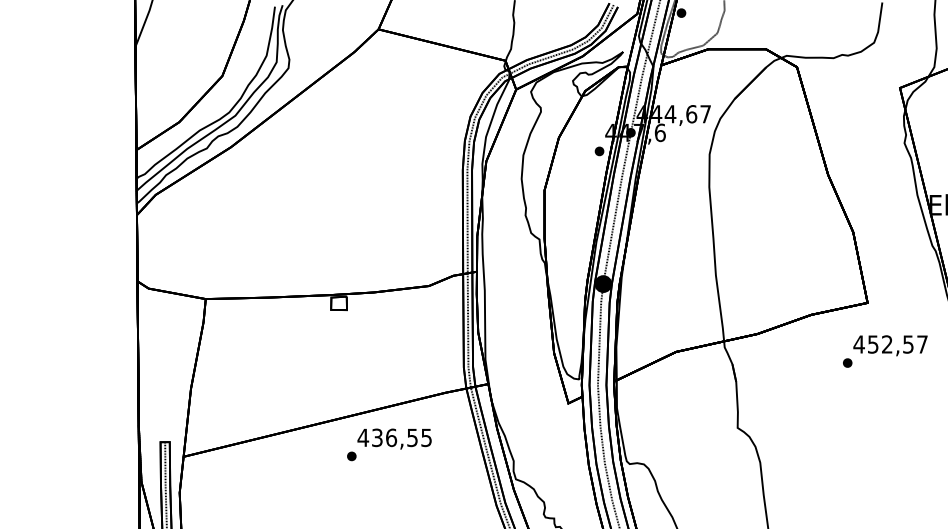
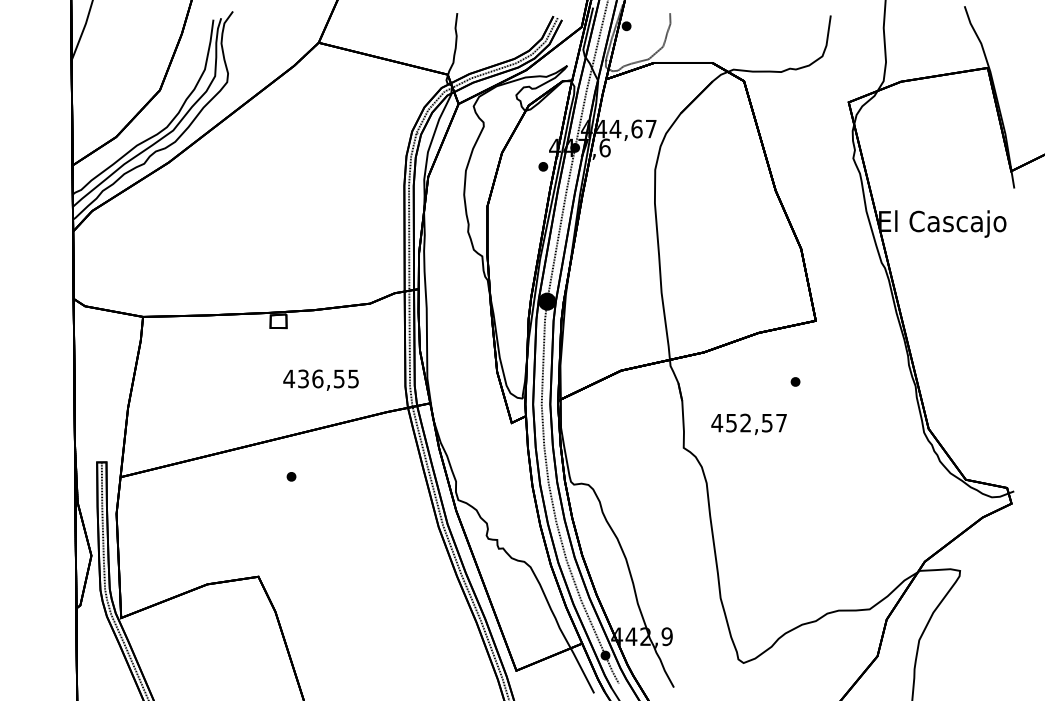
text: (889, 345) -> (748, 424), moved
text: (394, 438) -> (320, 379), moved

